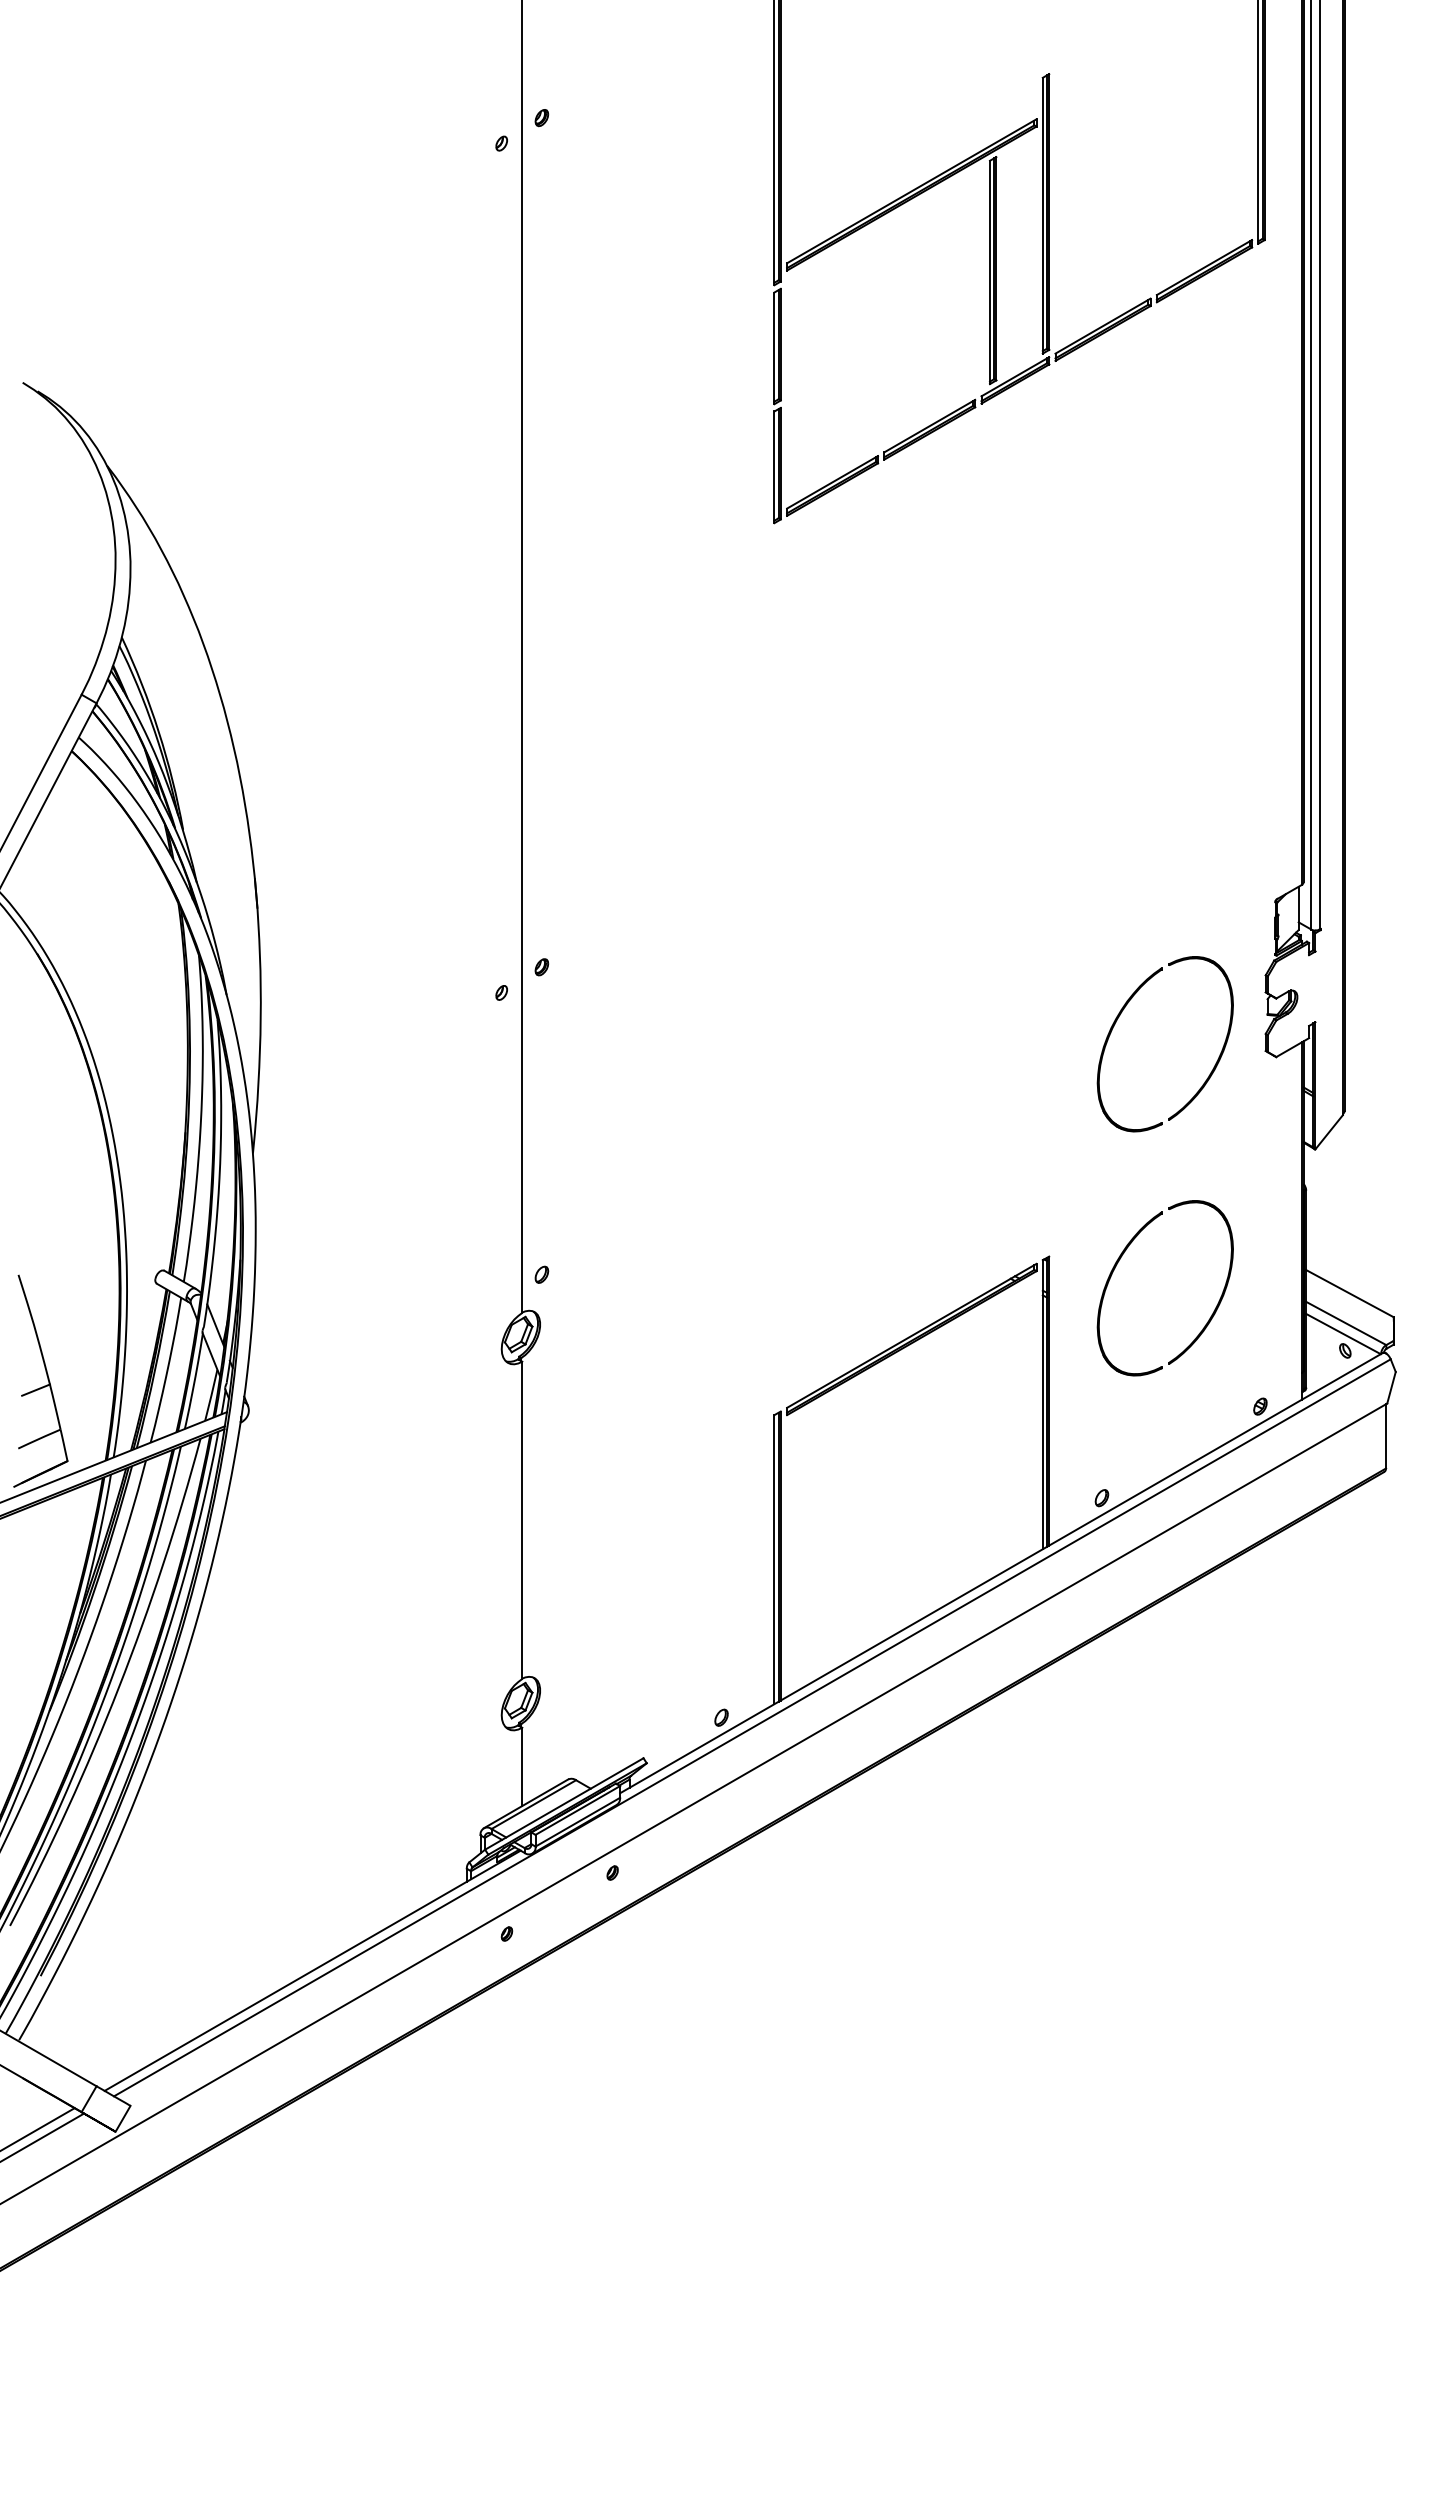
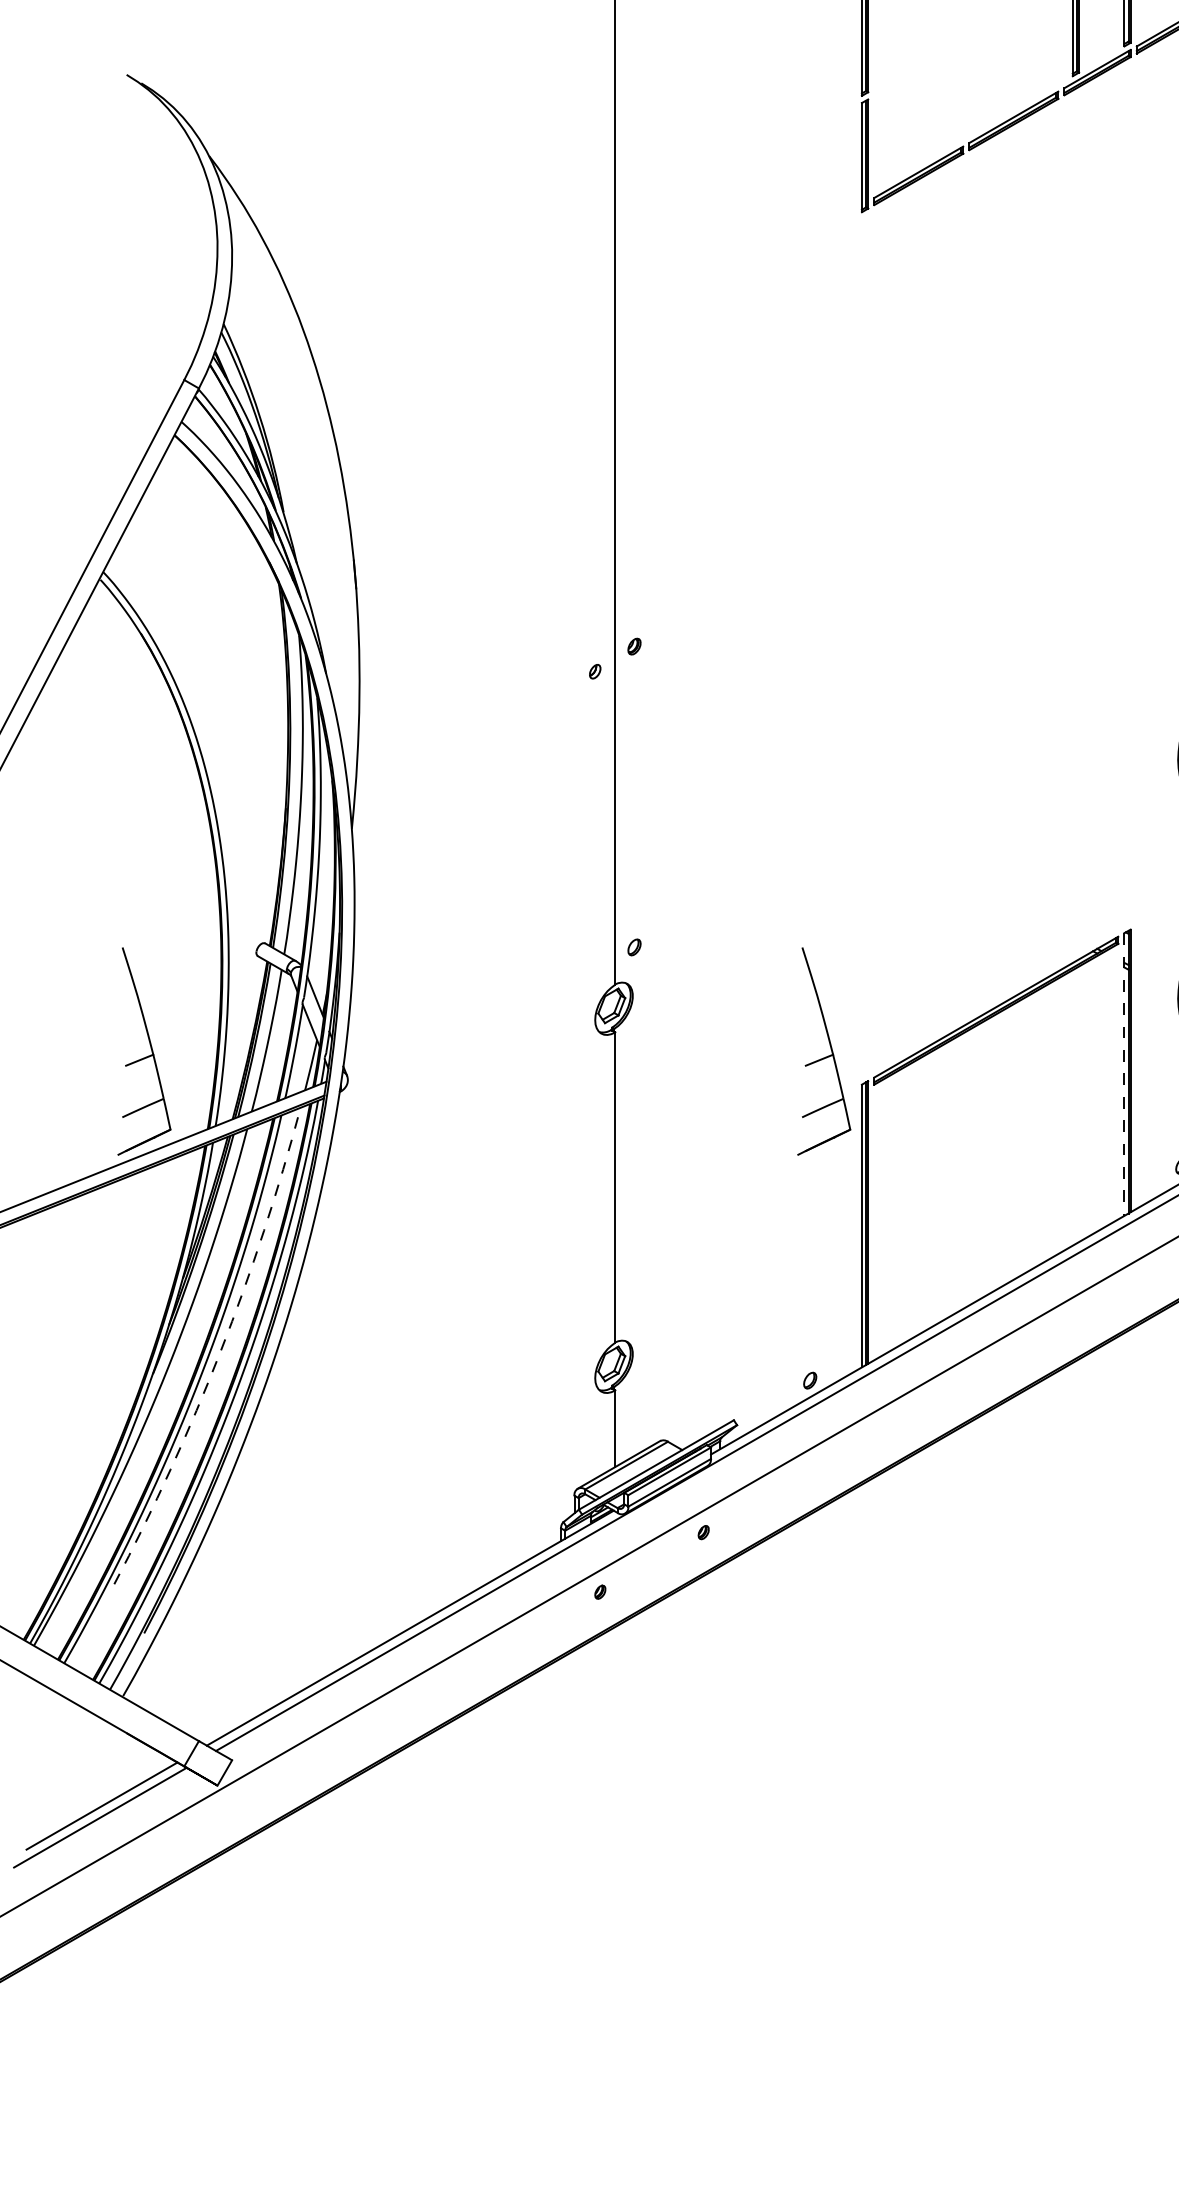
part: (737, 1386) -> (825, 1056), added
line: (1042, 1404) -> (1124, 1074), solid -> dashed
arc: (118, 1687) -> (220, 1351), solid -> dashed

